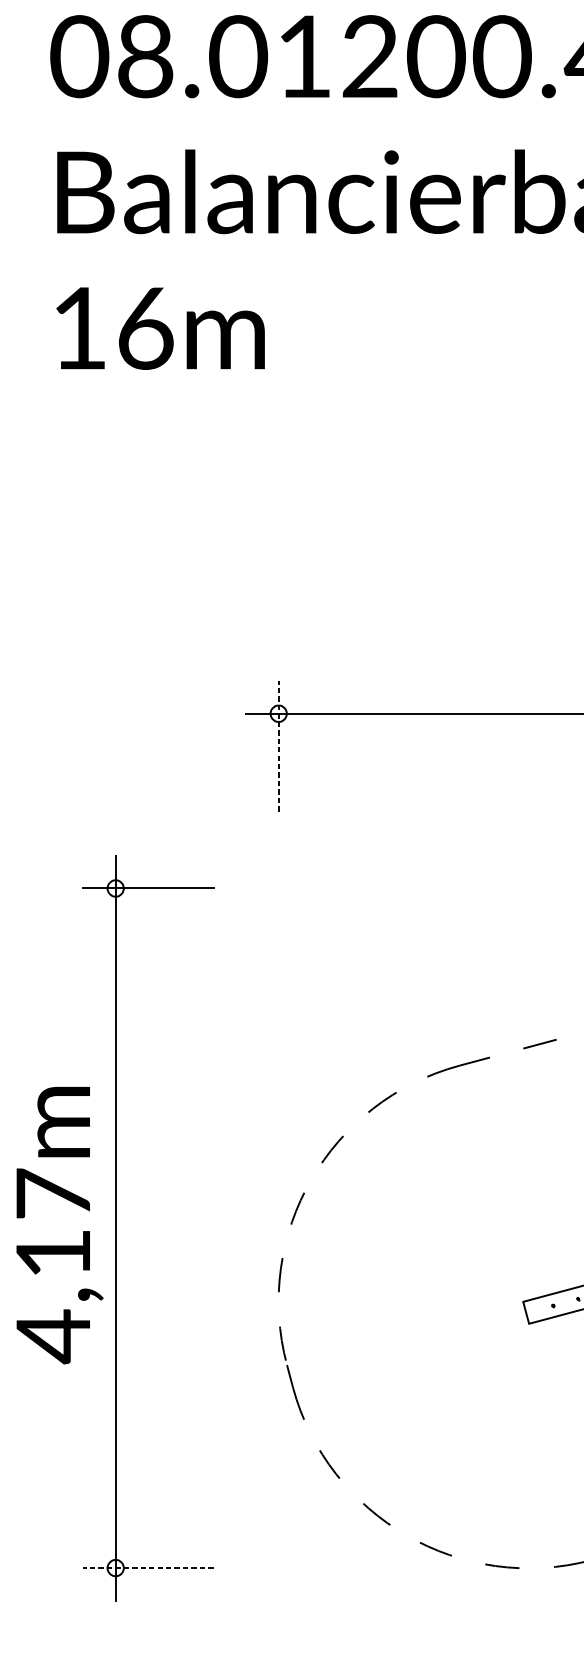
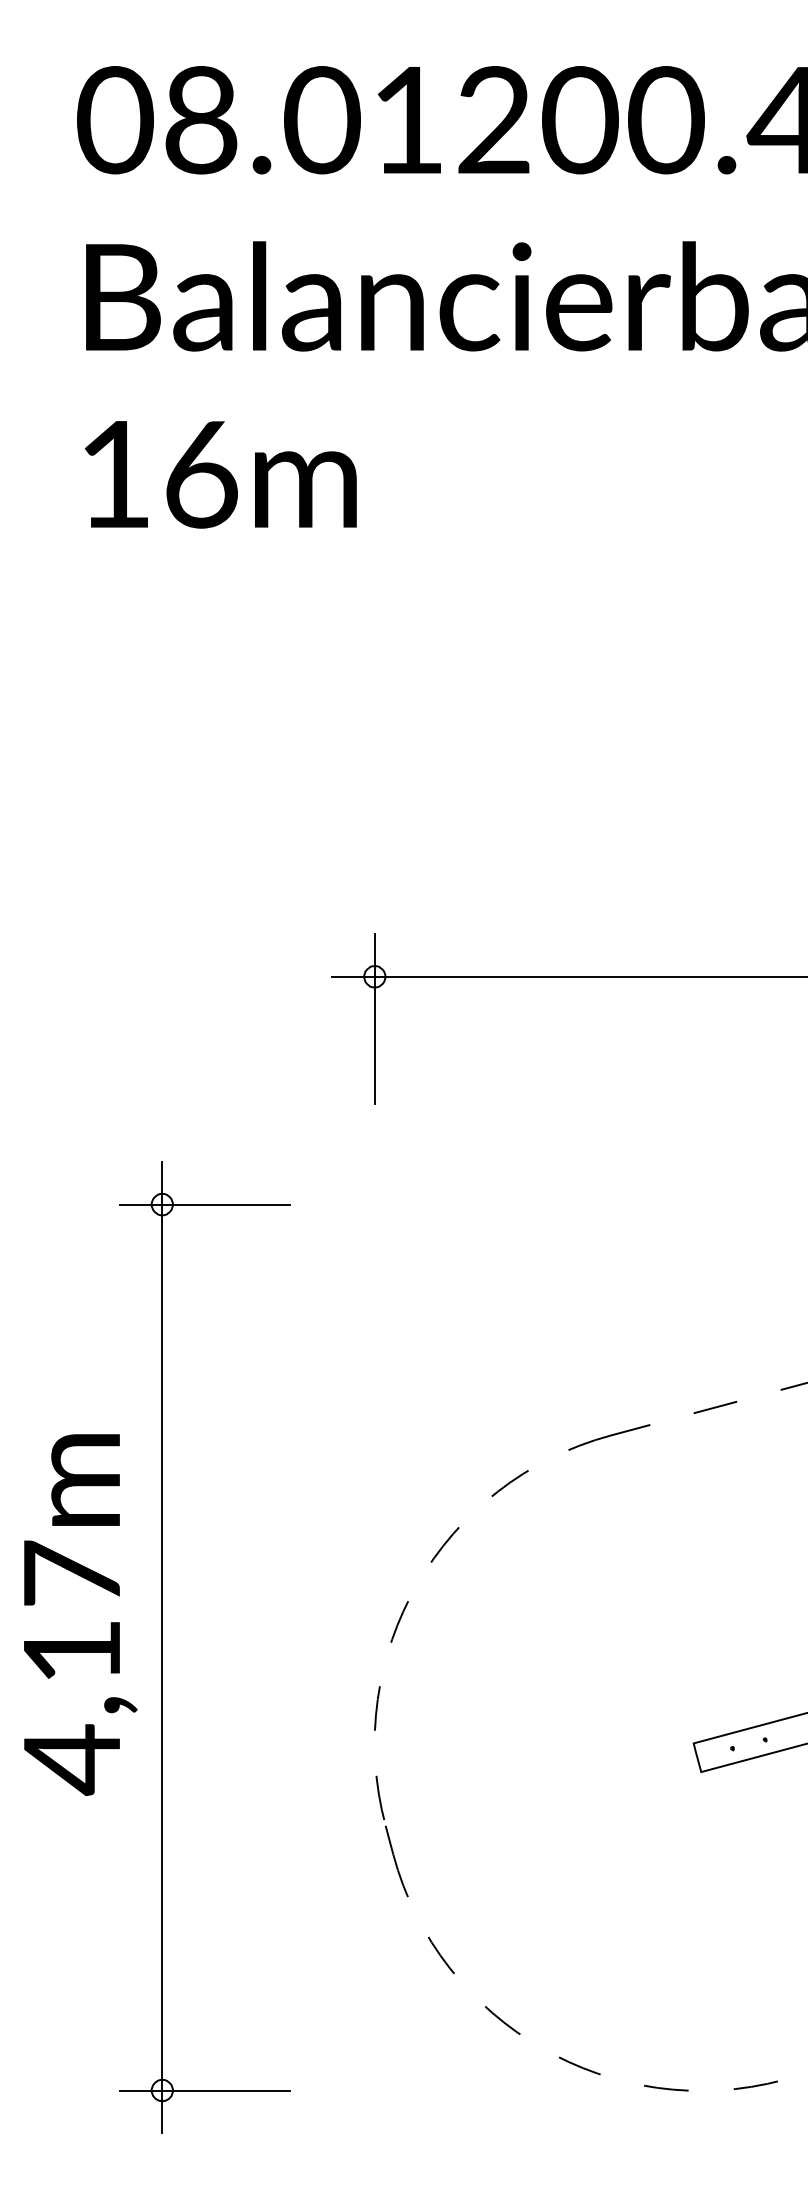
line: (278, 745) -> (374, 1018), dashed -> solid
text: (59, 1225) -> (80, 1615), moved
line: (148, 1568) -> (204, 2090), dashed -> solid

